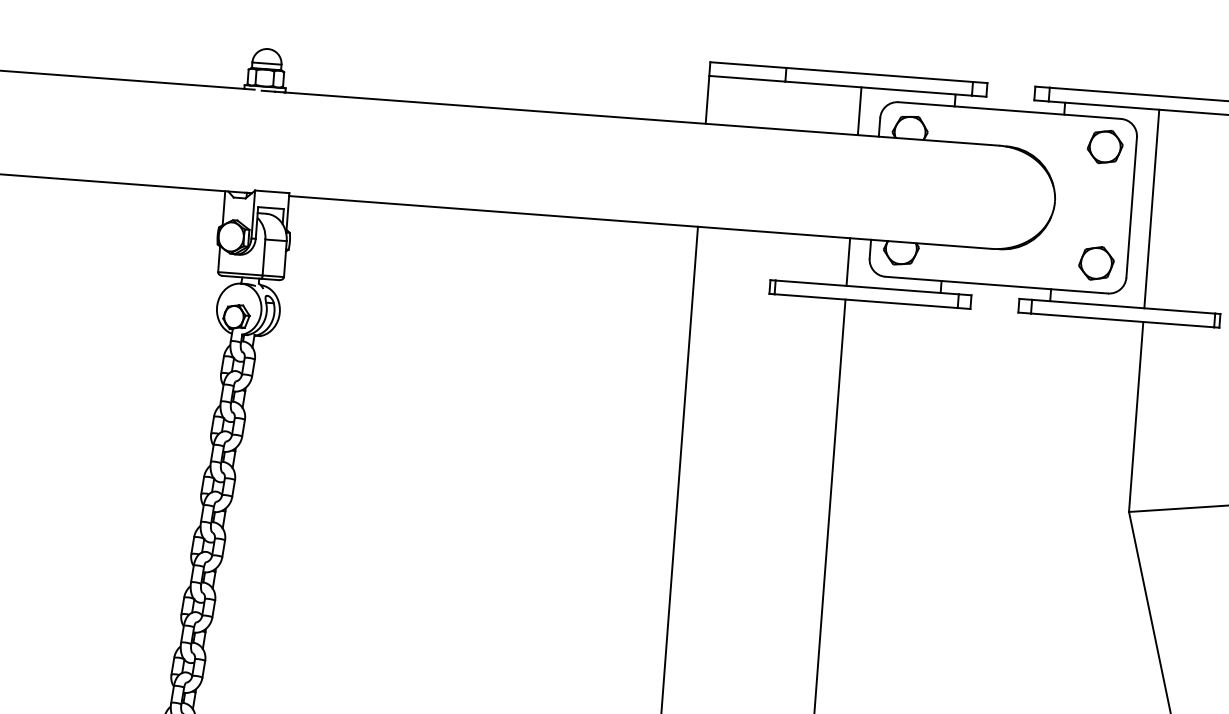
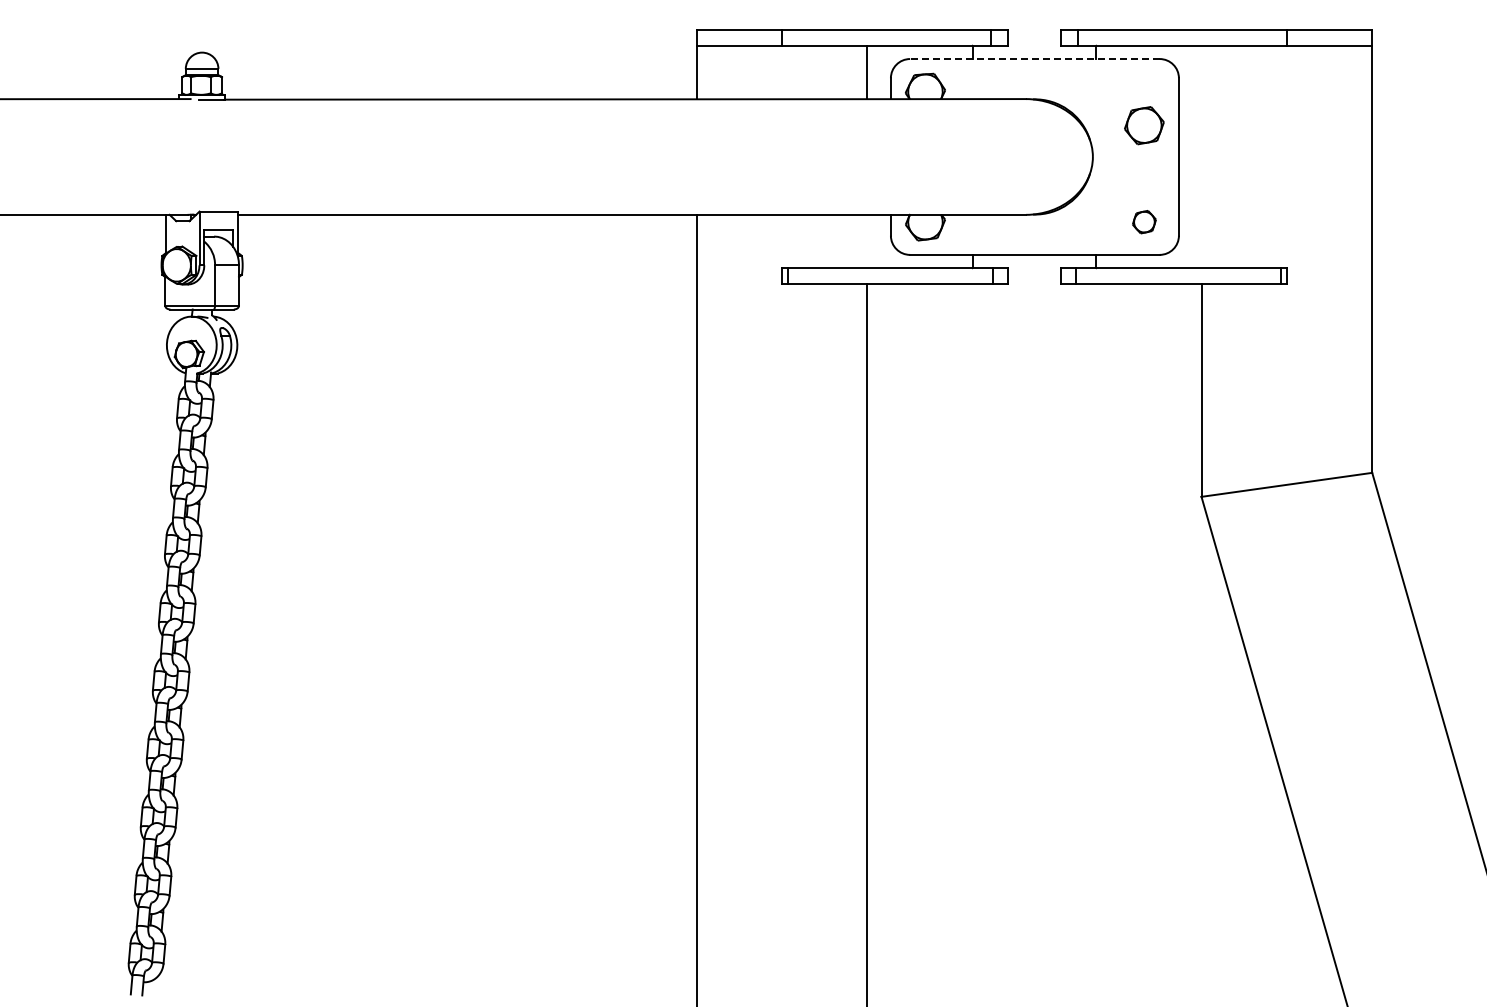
line: (1009, 110) -> (1034, 59), solid -> dashed
part: (1105, 146) -> (1144, 125), moved
line: (1151, 208) -> (1201, 156), removed
line: (848, 261) -> (867, 241), removed
part: (1096, 262) -> (1144, 221), size x0.6

